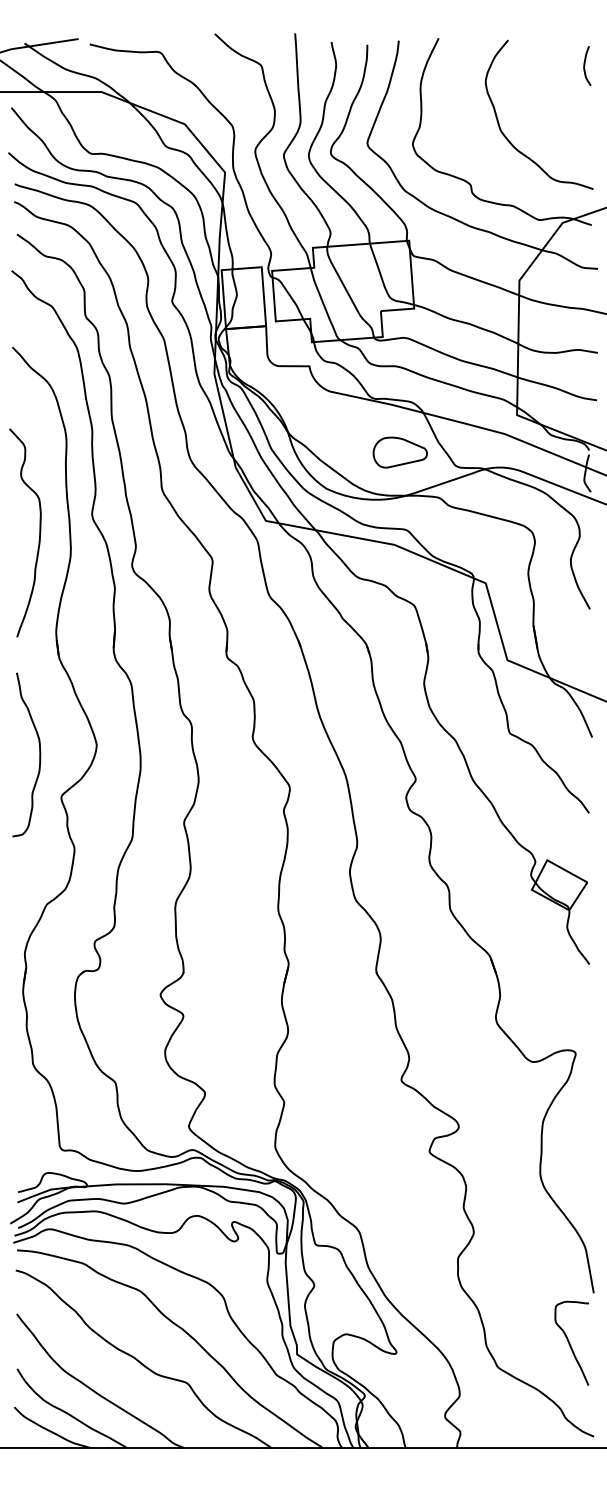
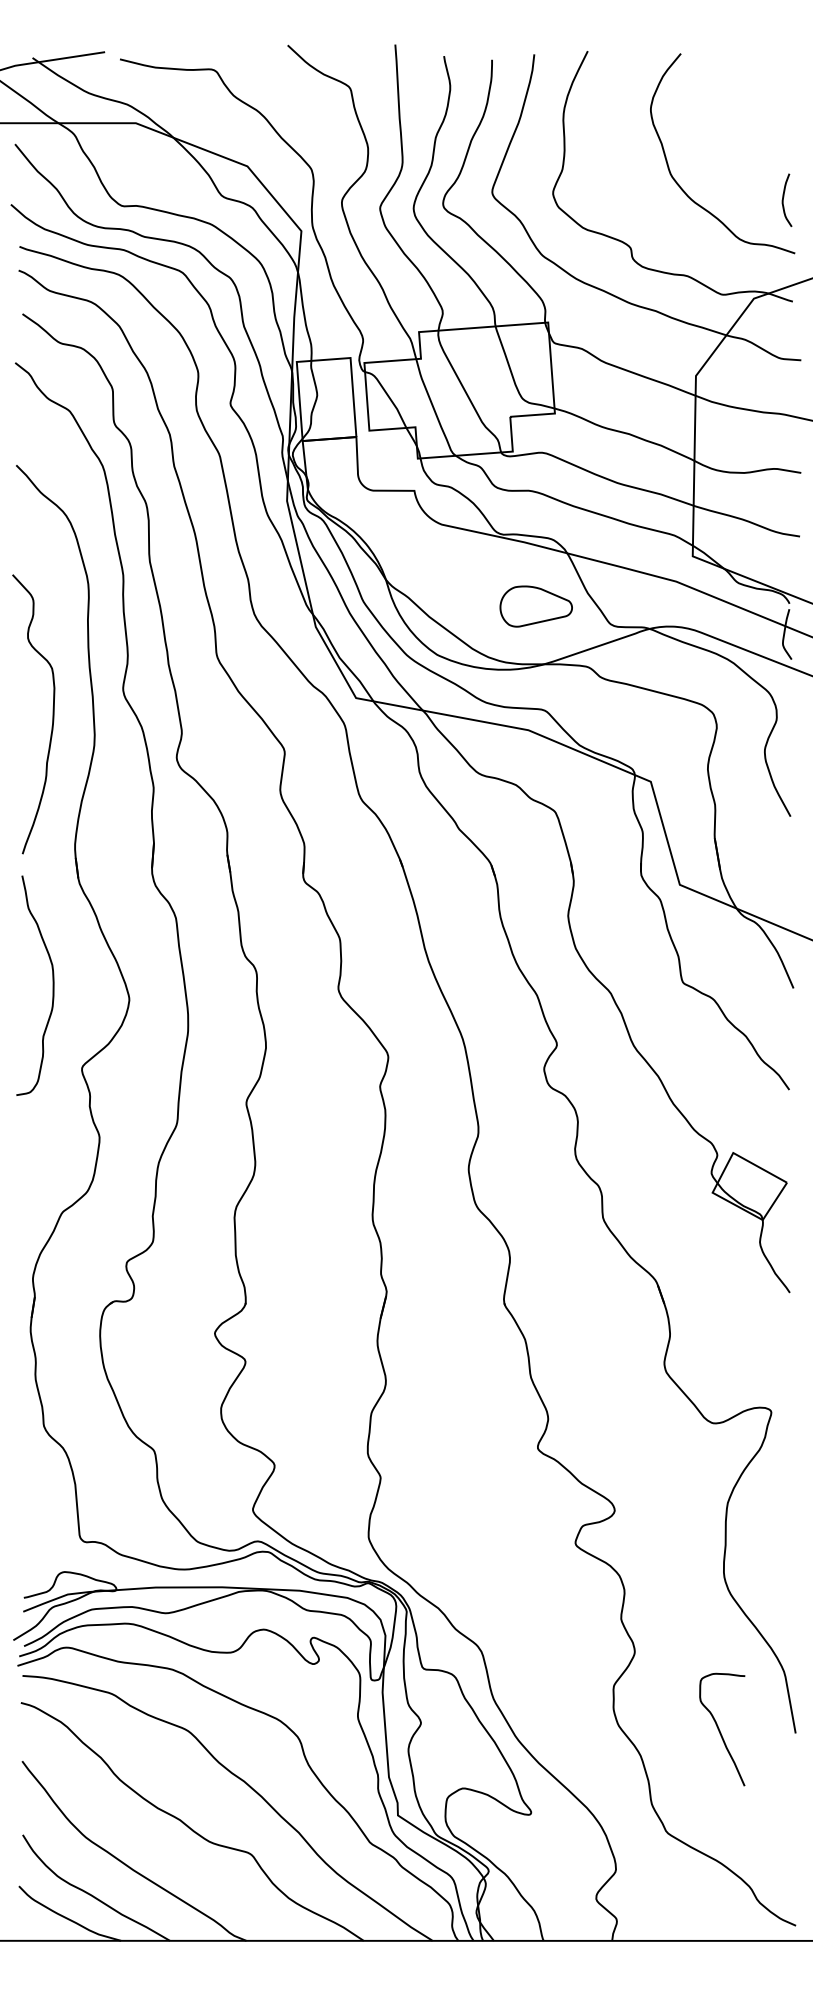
curve: (585, 63) -> (784, 197), moved
curve: (39, 754) -> (52, 985), moved
curve: (570, 1344) -> (720, 1730), moved

